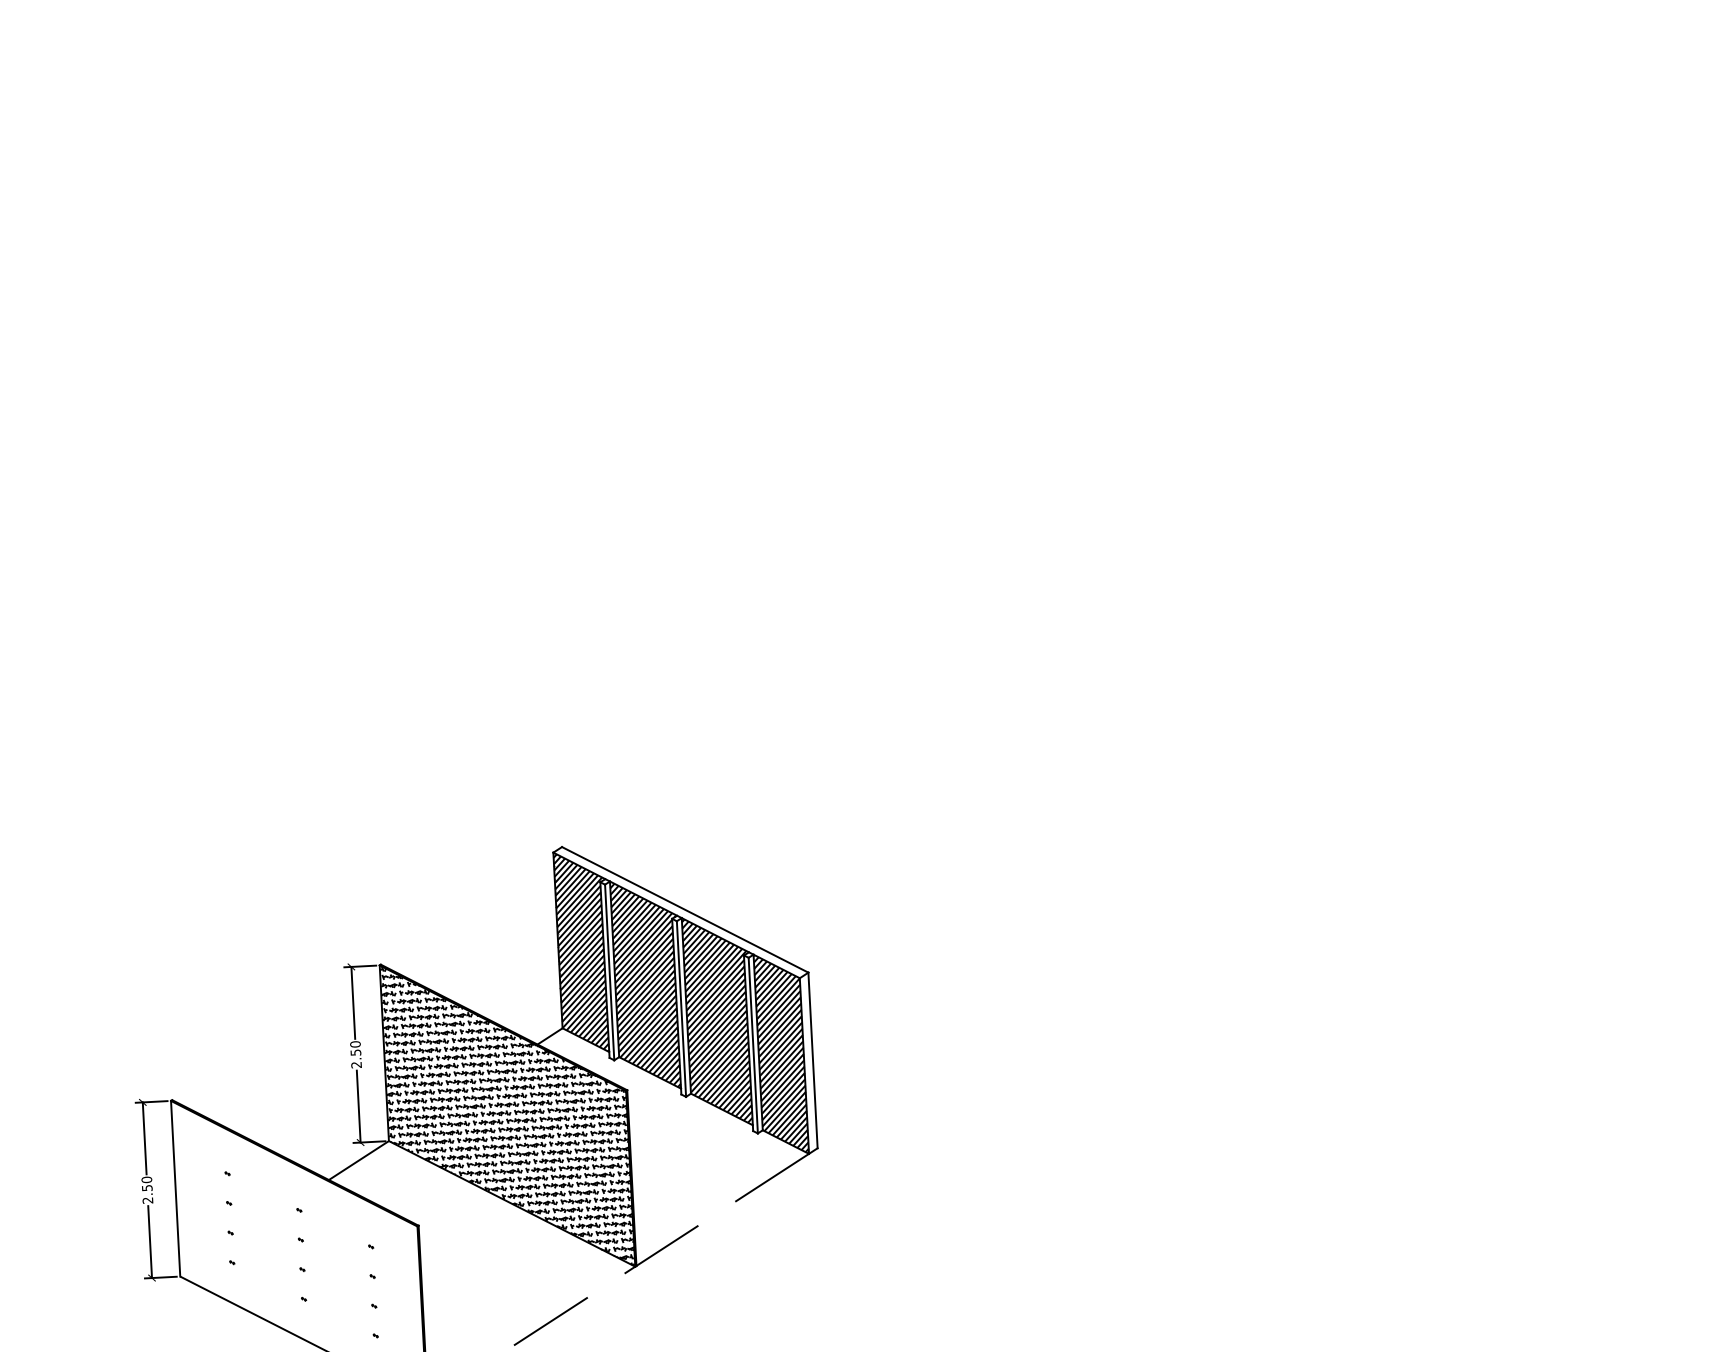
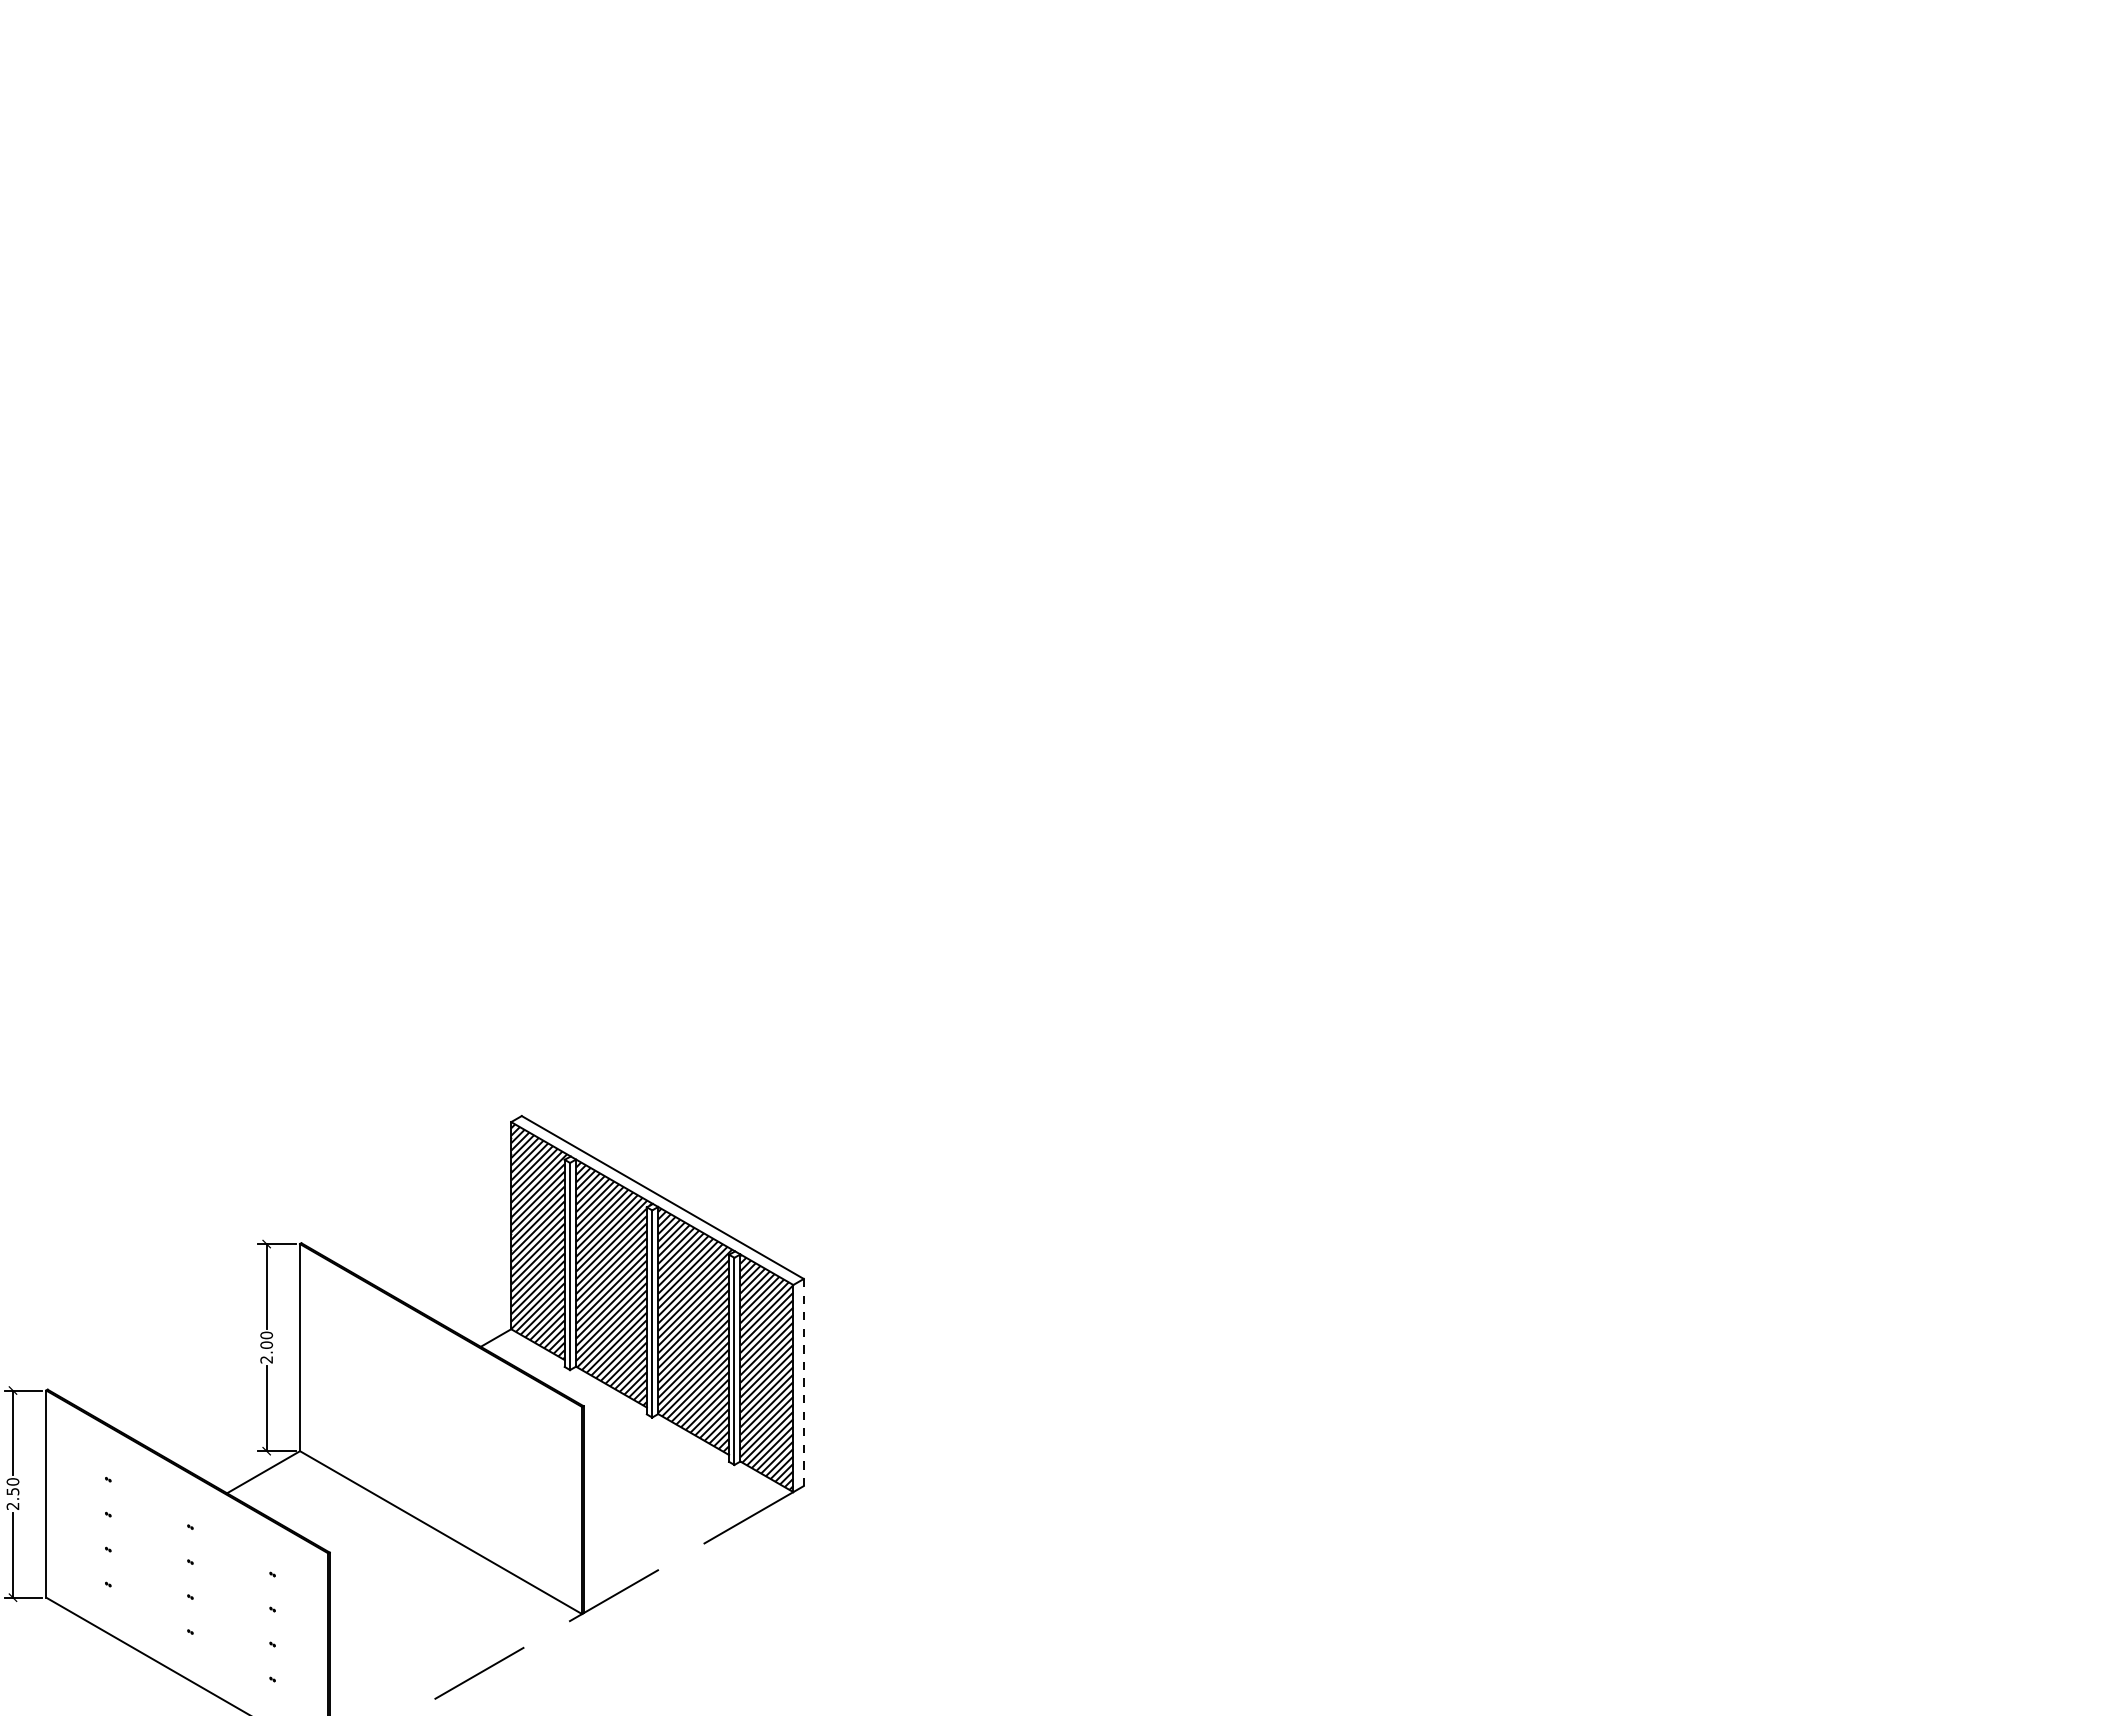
text: (355, 1052) -> (266, 1344), 2.50 -> 2.00
line: (812, 1060) -> (803, 1382), solid -> dashed
hatch: (507, 1115) -> (441, 1428), removed

